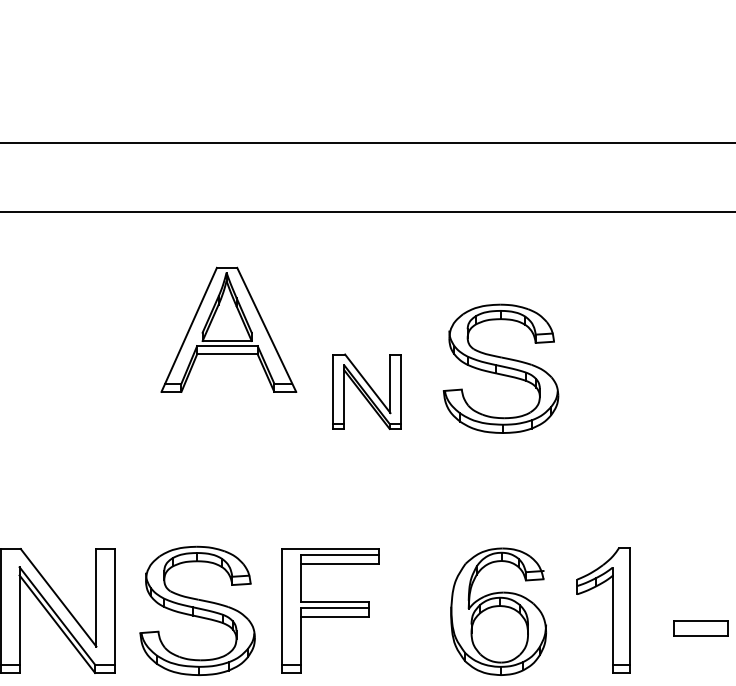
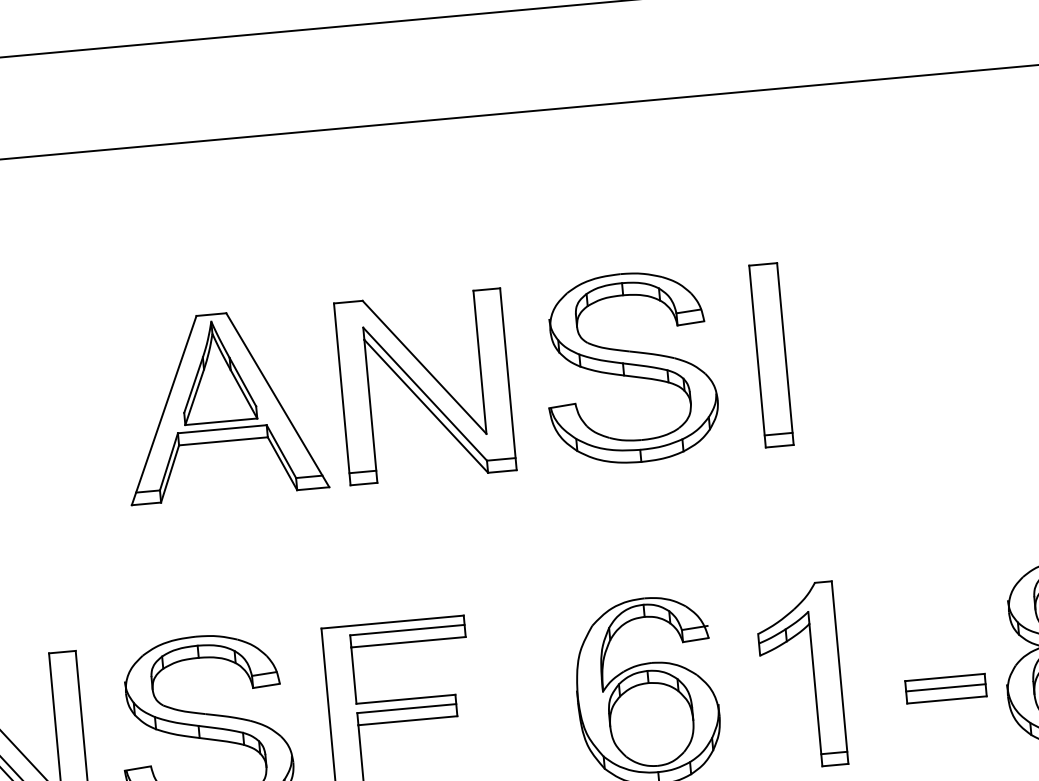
part: (228, 329) -> (221, 404), moved
part: (500, 368) -> (629, 367), moved
part: (367, 391) -> (425, 386), size x1.67
part: (603, 391) -> (771, 354), added
line: (700, 627) -> (945, 687), added

